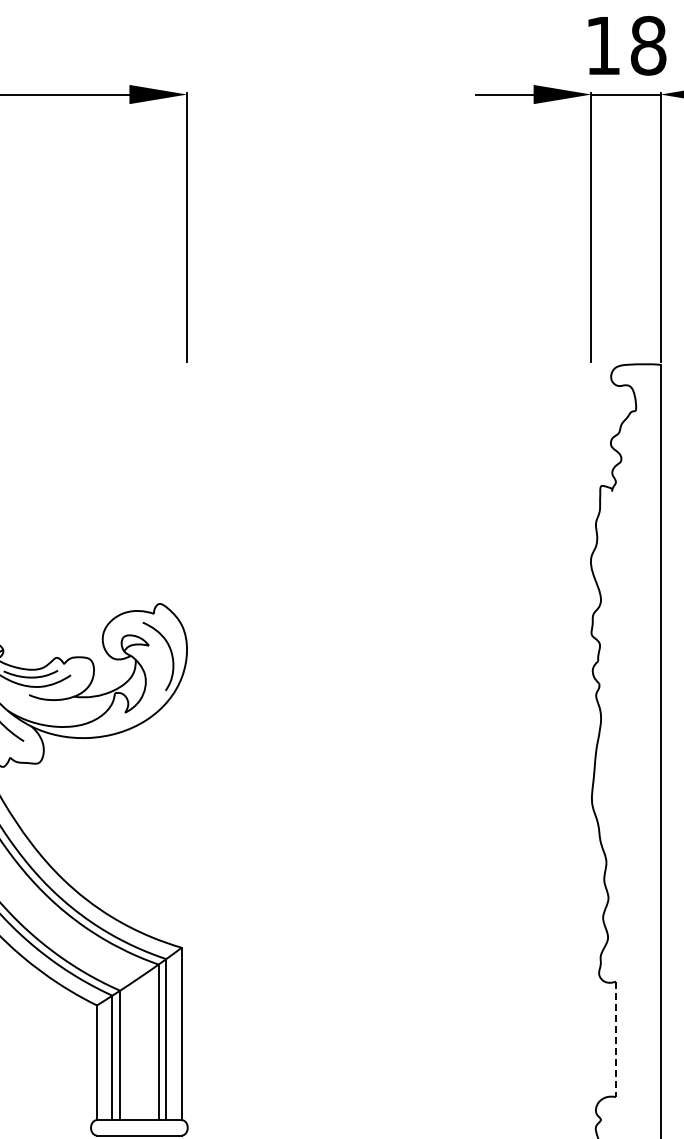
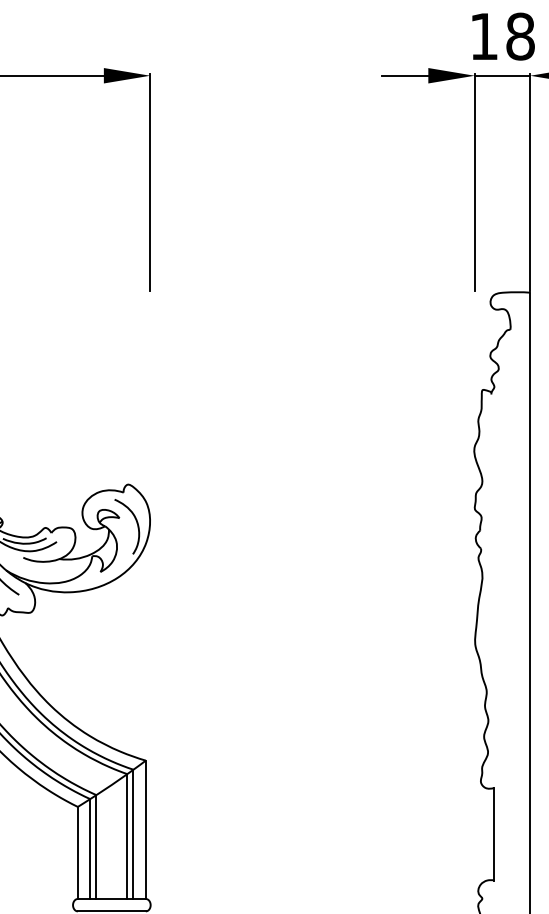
line: (615, 1039) -> (494, 834), dashed -> solid

